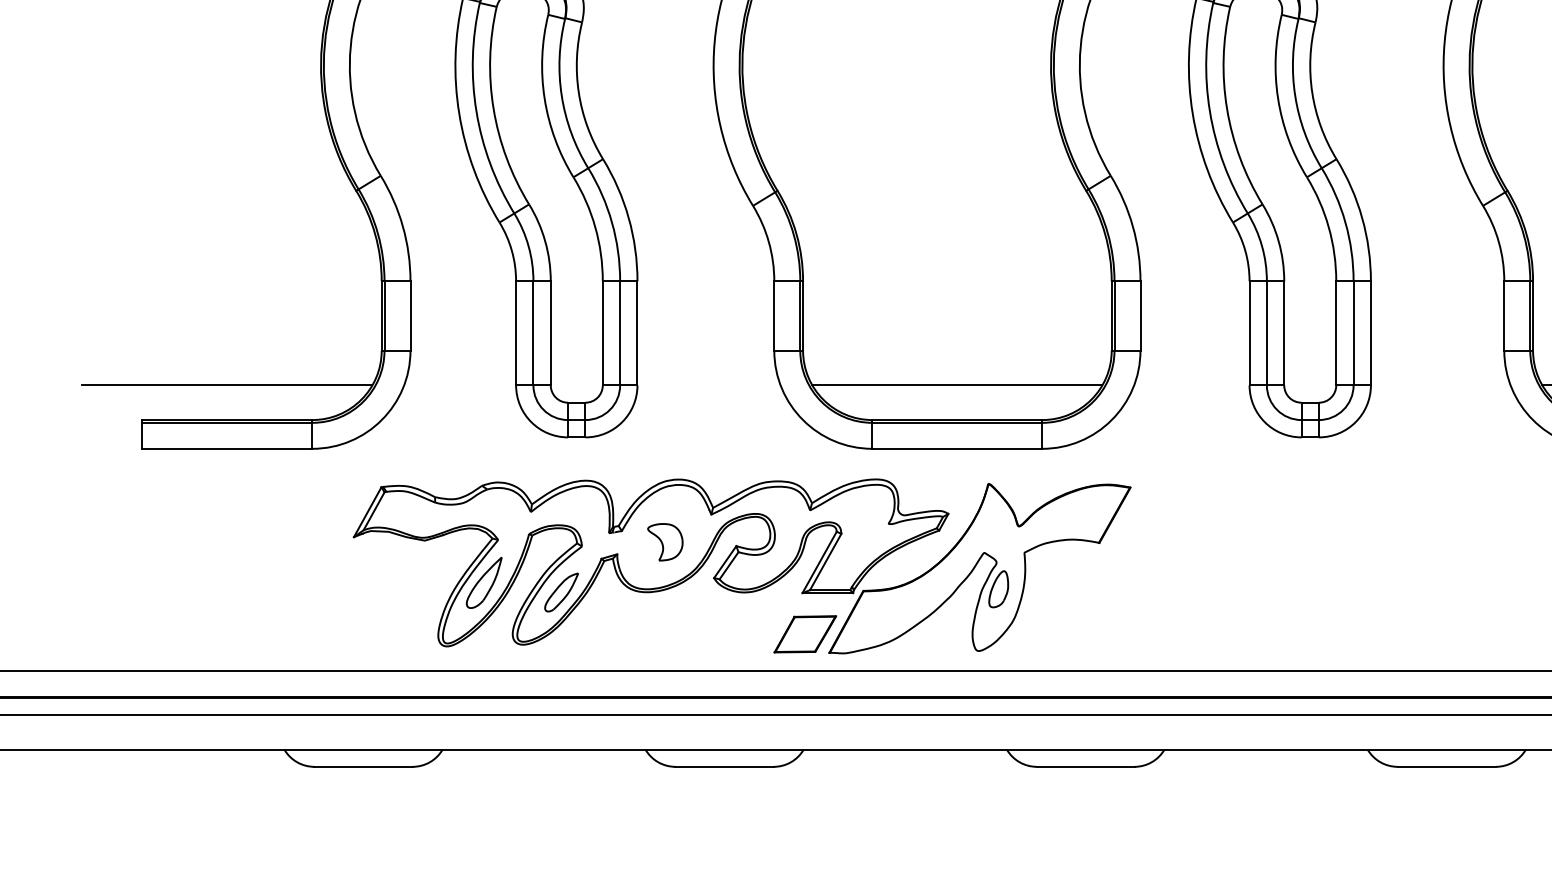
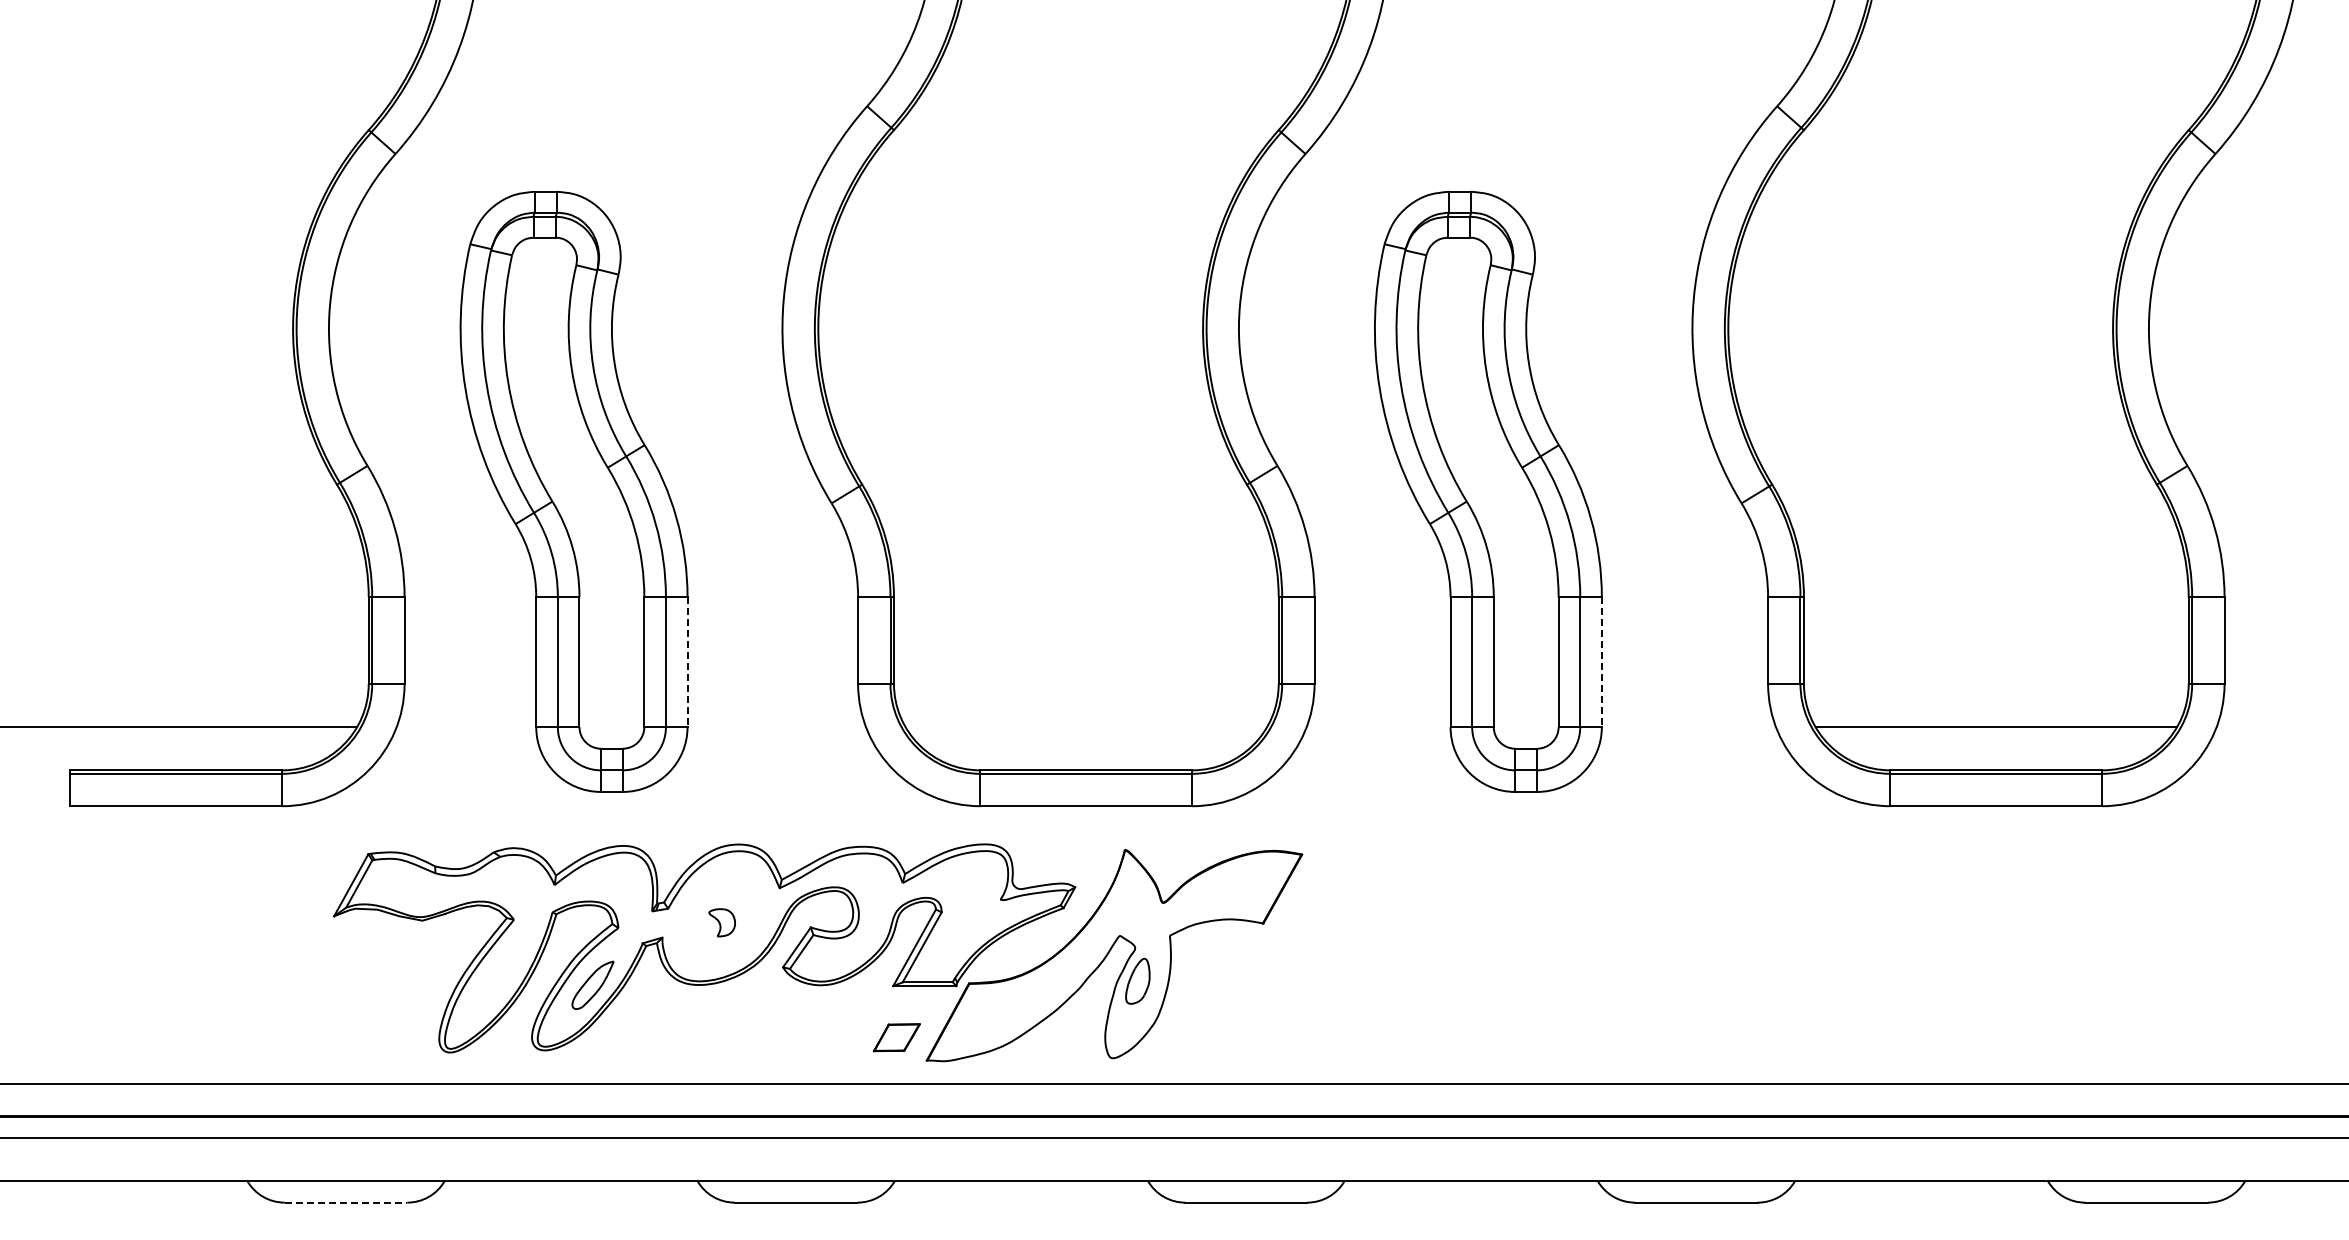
line: (637, 333) -> (687, 662), solid -> dashed
line: (1370, 333) -> (1601, 662), solid -> dashed
line: (957, 385) -> (1086, 727), removed
part: (664, 542) -> (721, 922), size x0.6
part: (484, 583) -> (496, 973), removed
part: (805, 634) -> (896, 1037), size x0.6
line: (363, 766) -> (346, 1202), solid -> dashed

